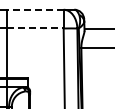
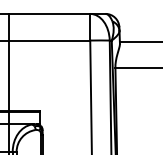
line: (34, 9) -> (48, 13), dashed -> solid
line: (35, 28) -> (50, 40), dashed -> solid

